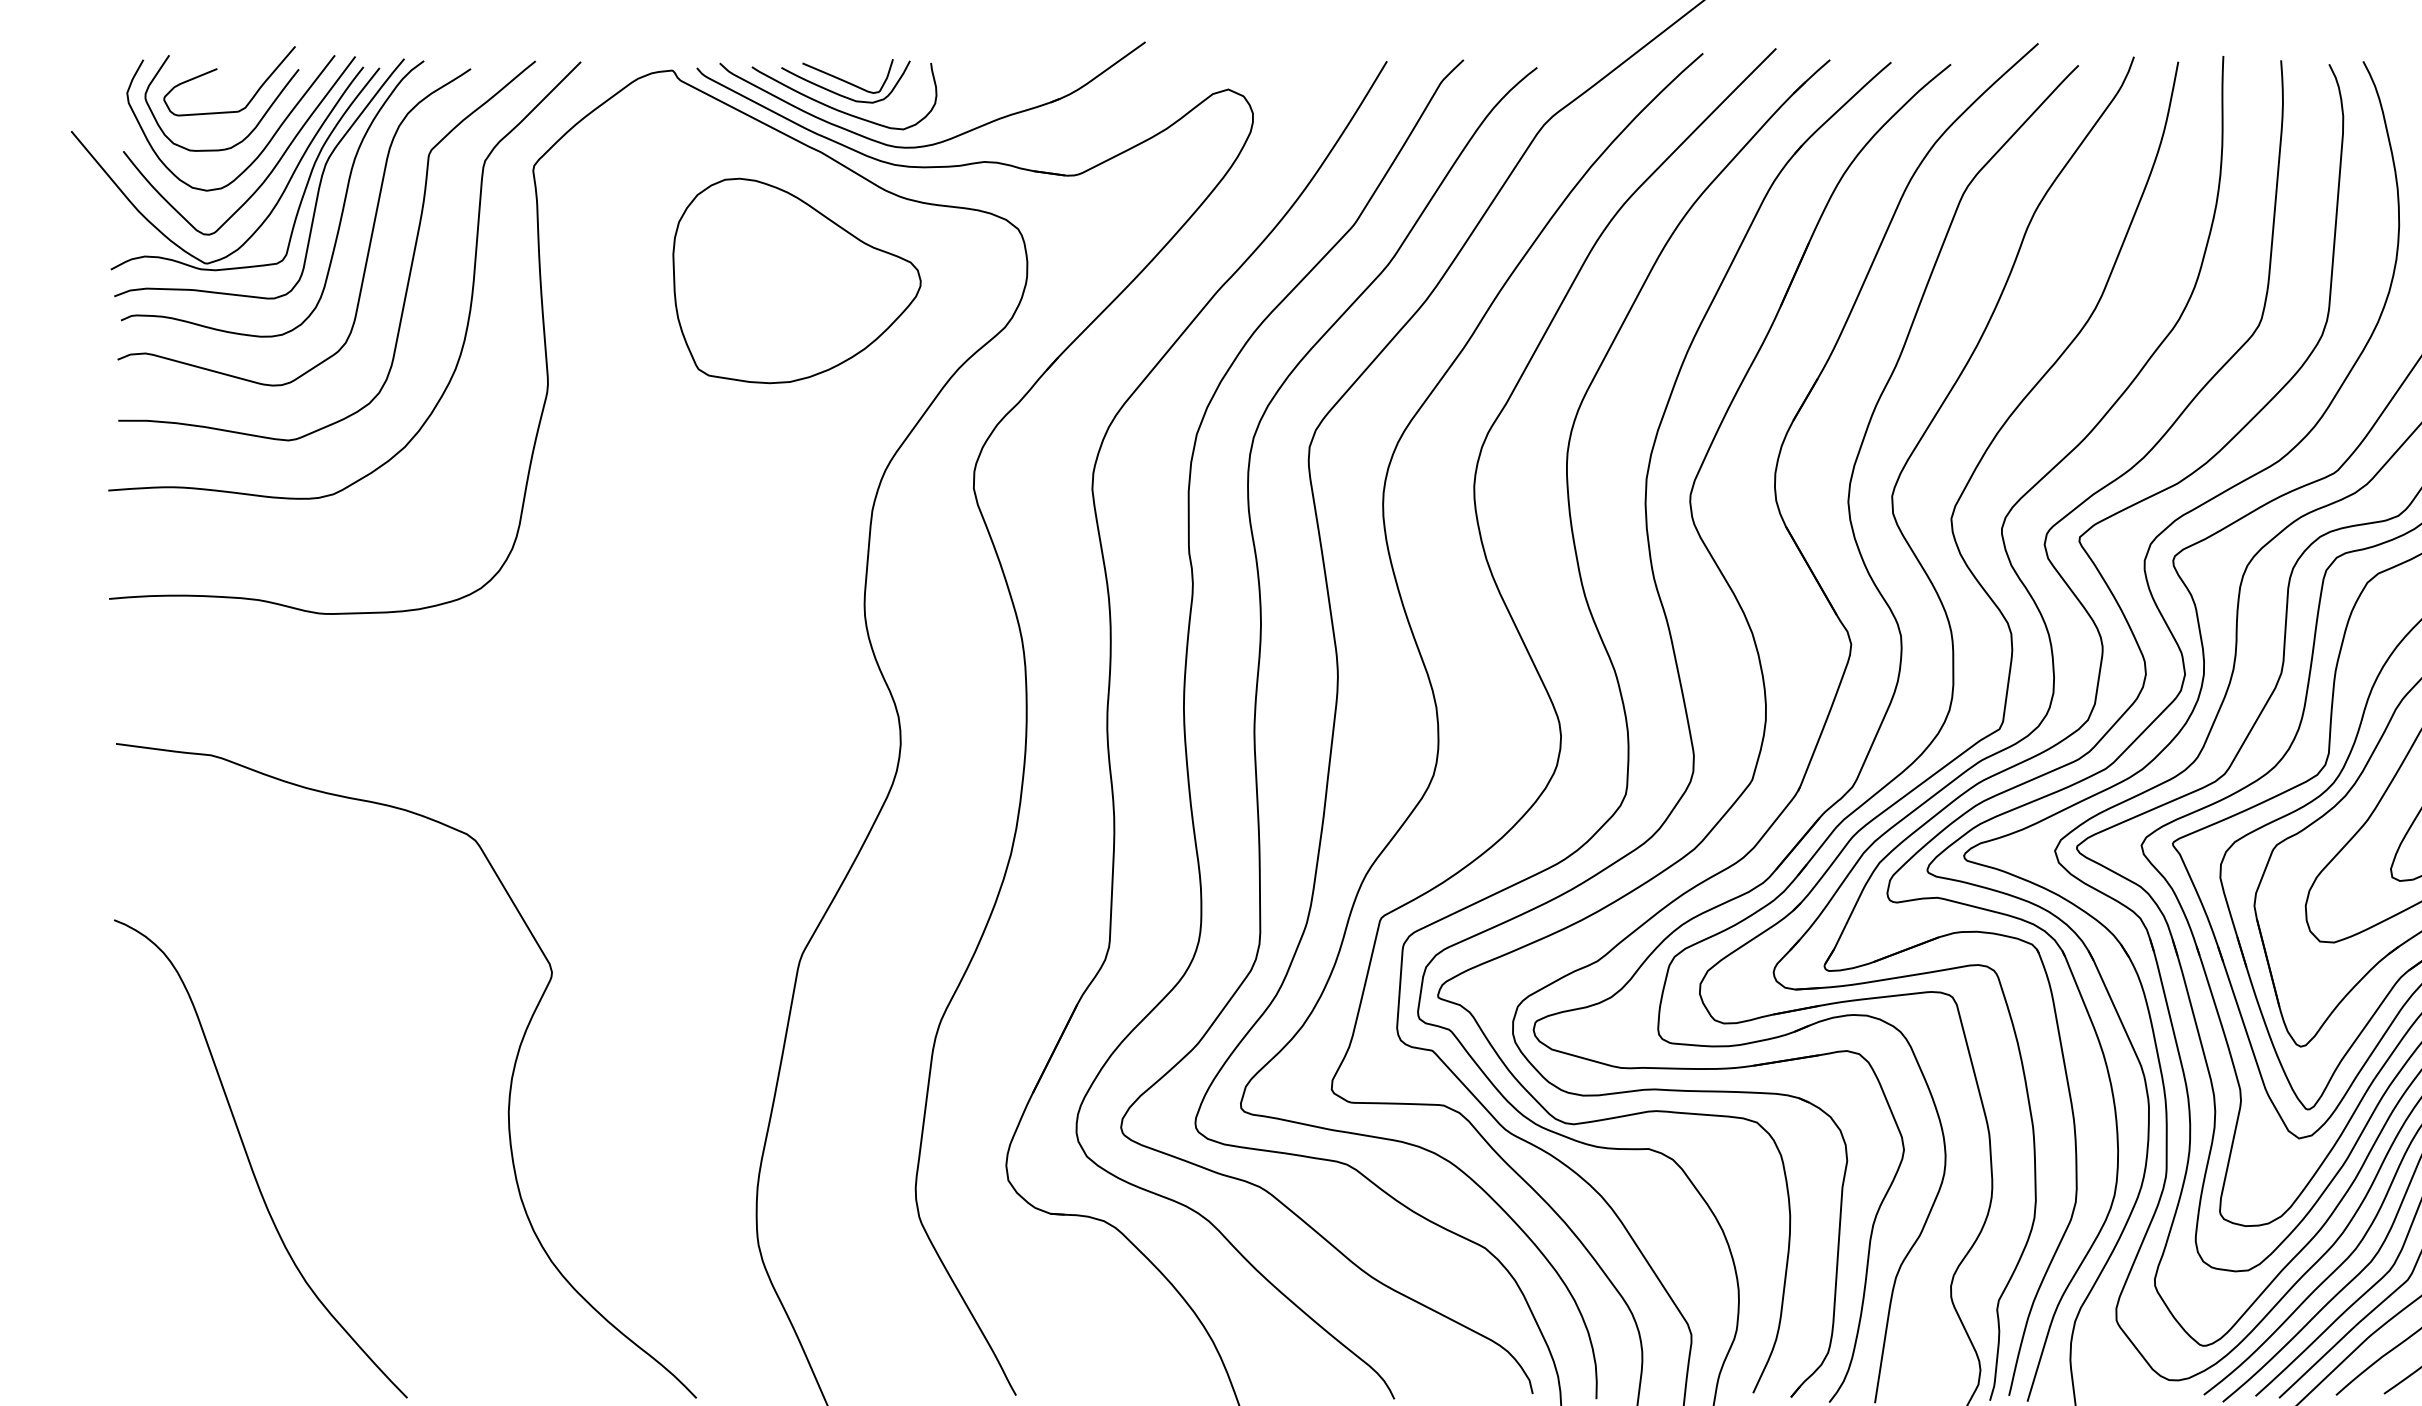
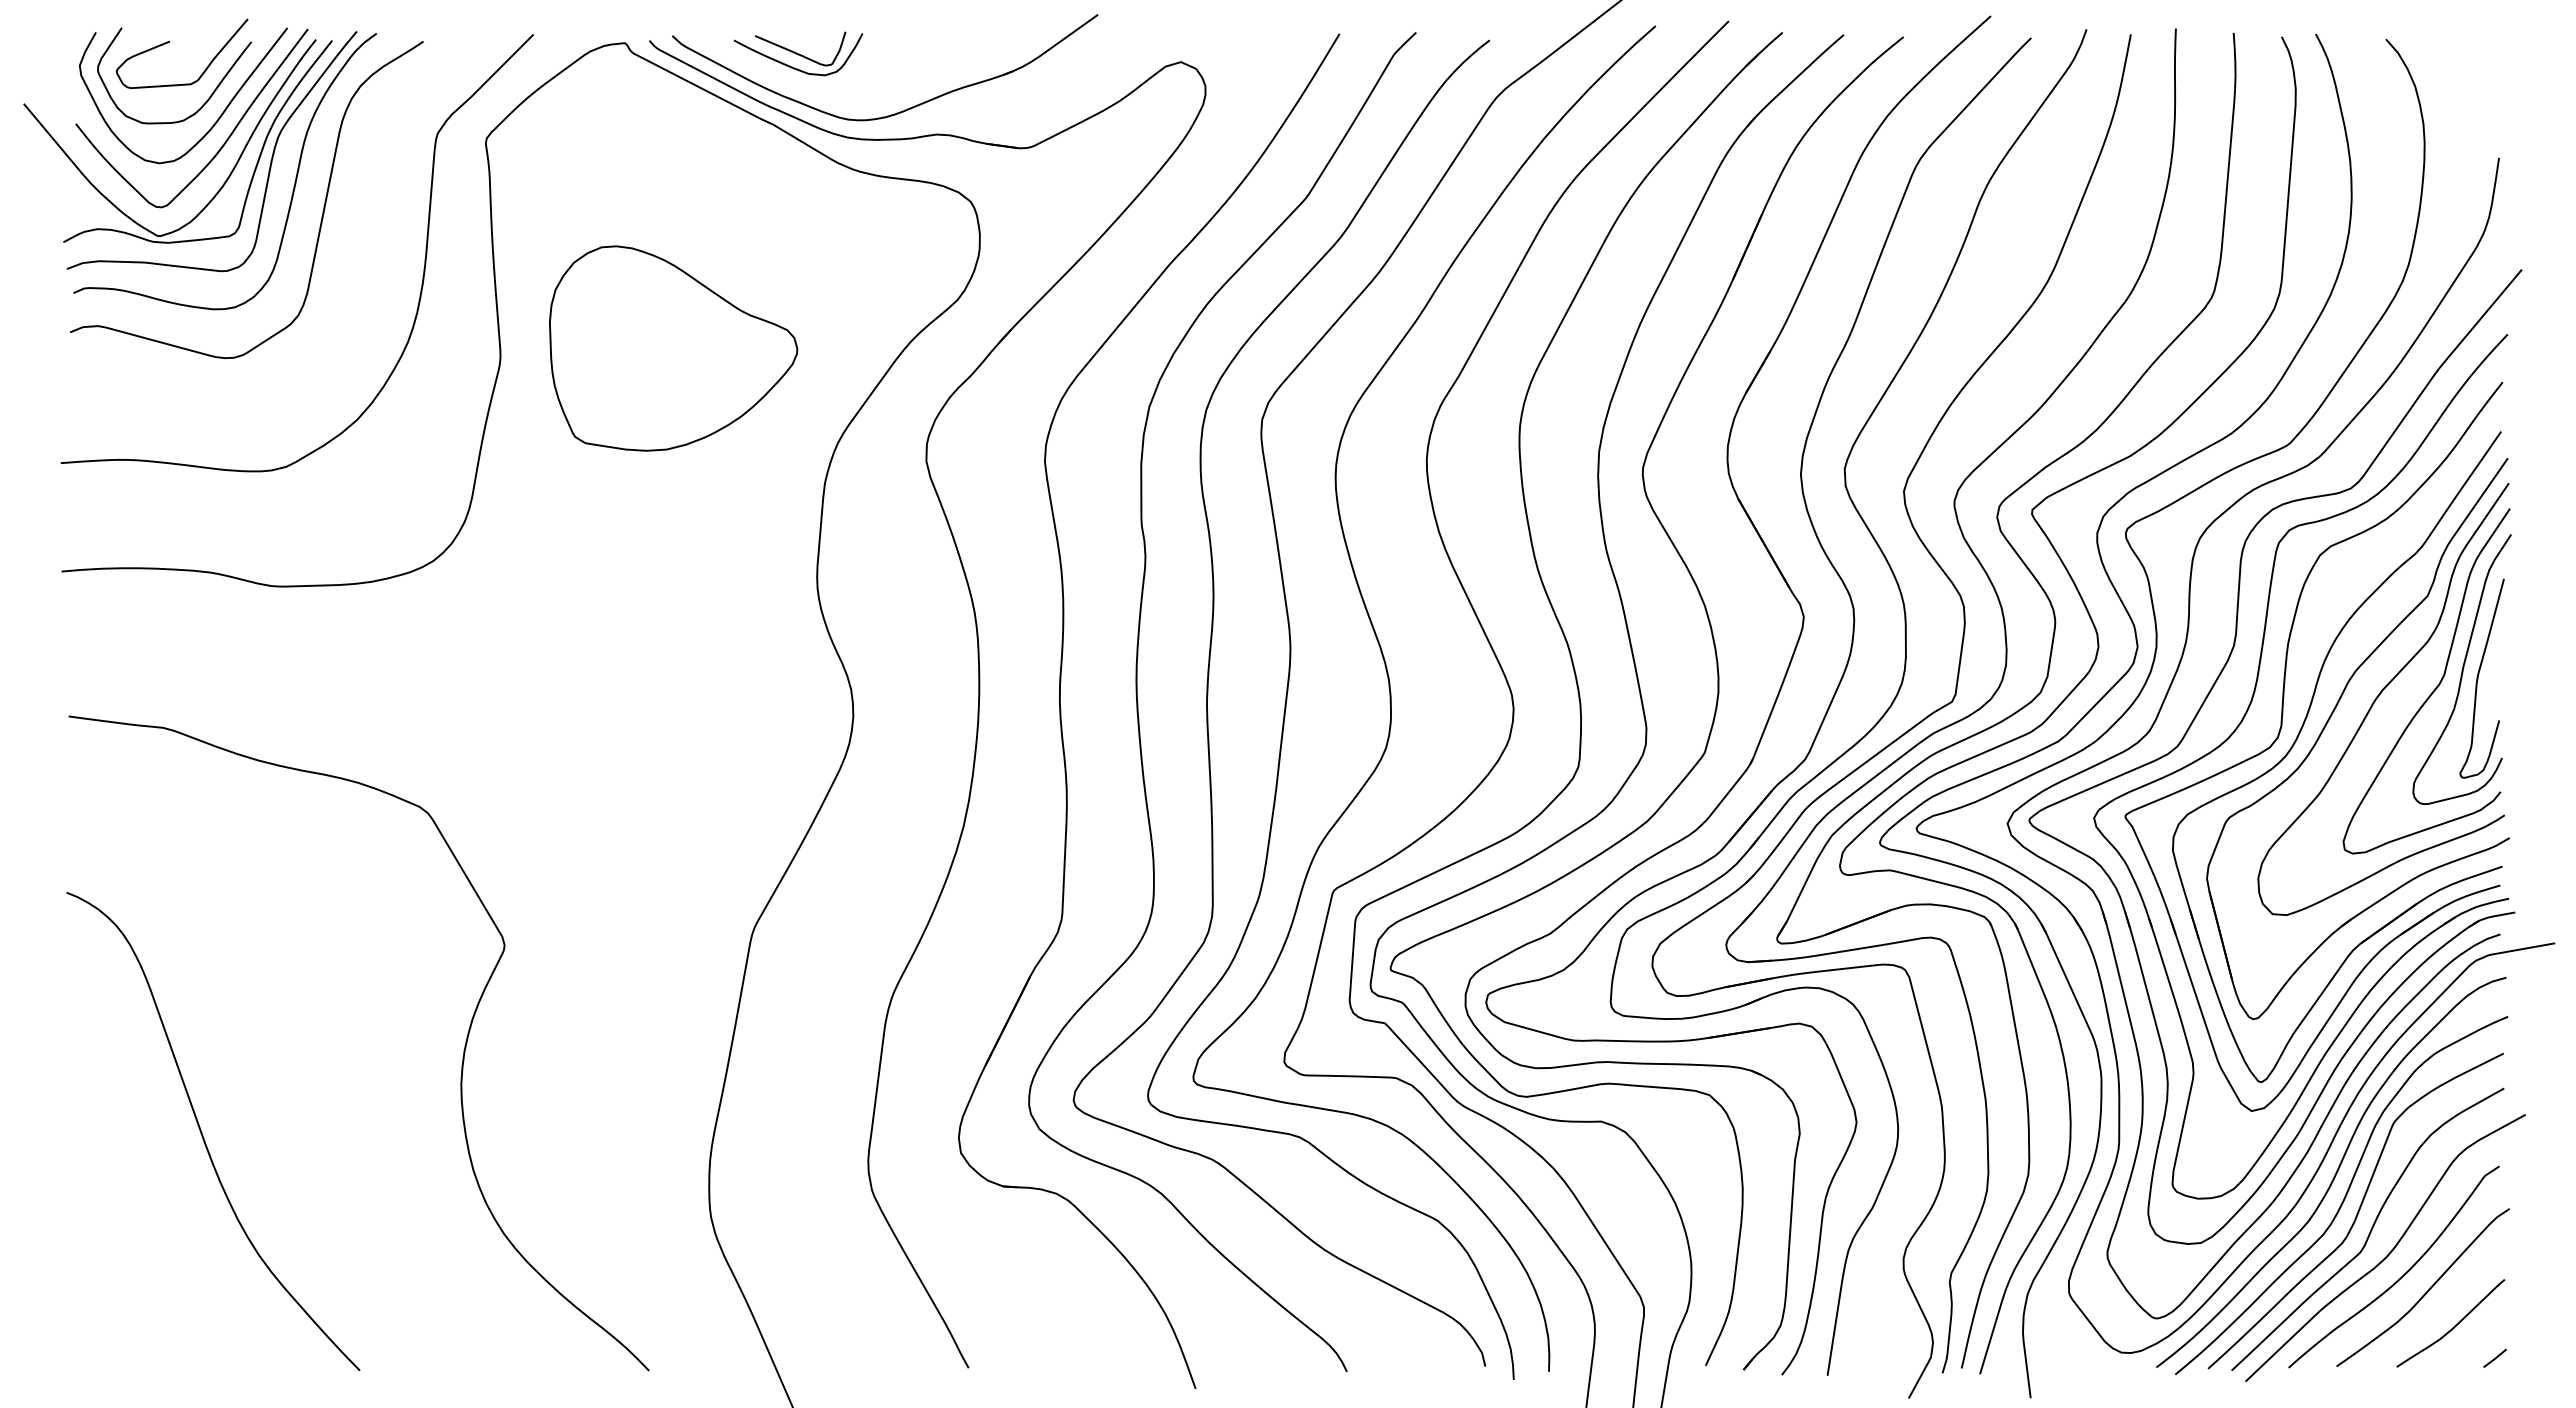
curve: (839, 109) -> (792, 82), removed
curve: (409, 267) -> (362, 240), removed
part: (796, 280) -> (673, 348), moved

